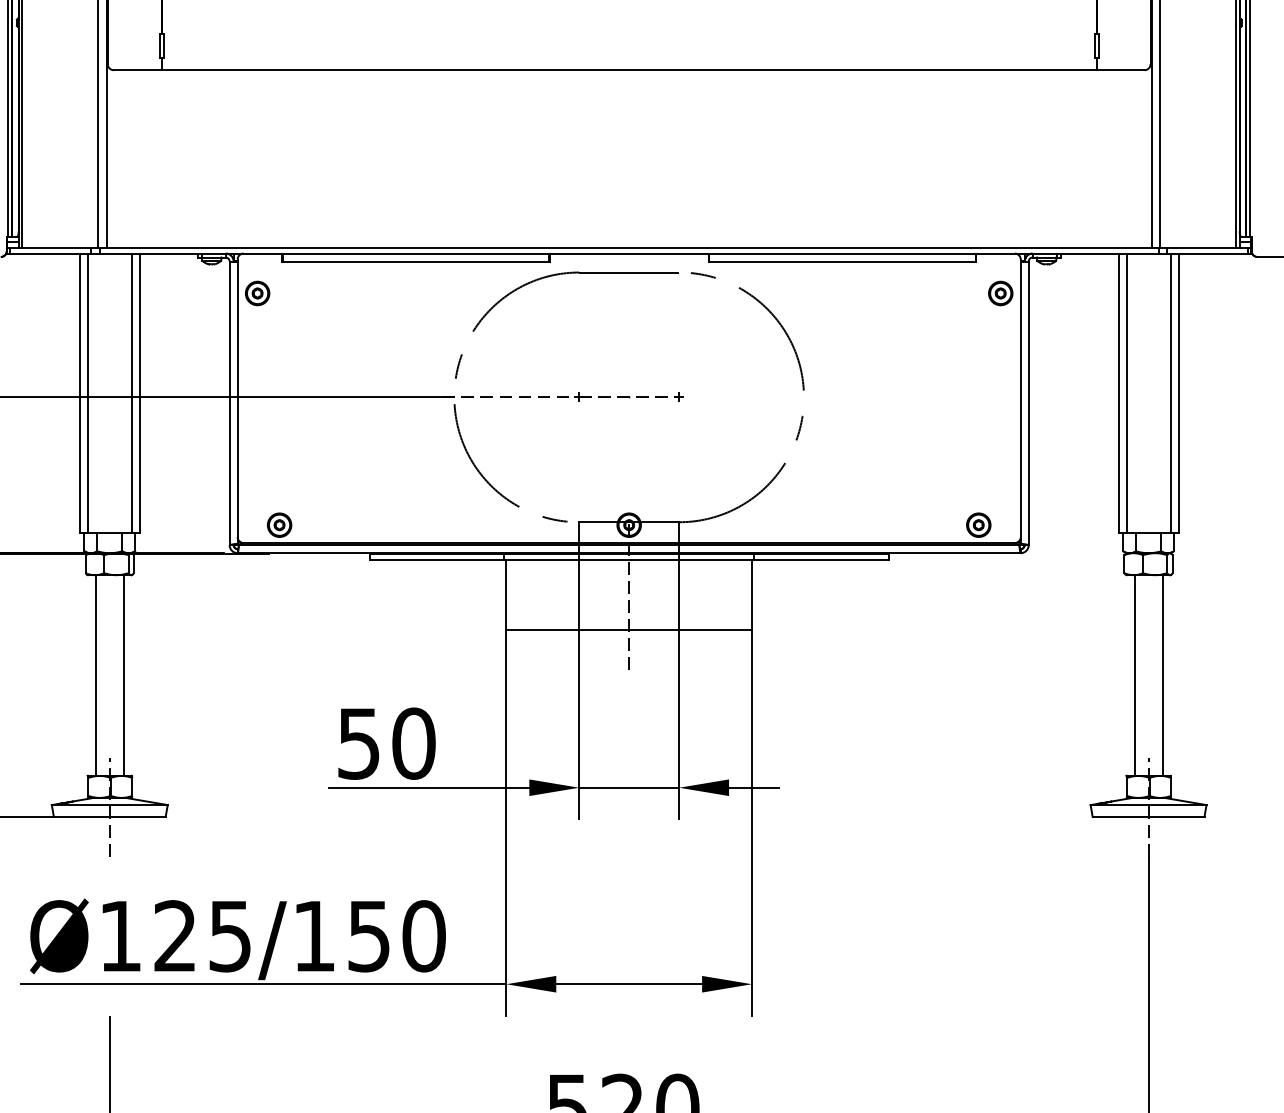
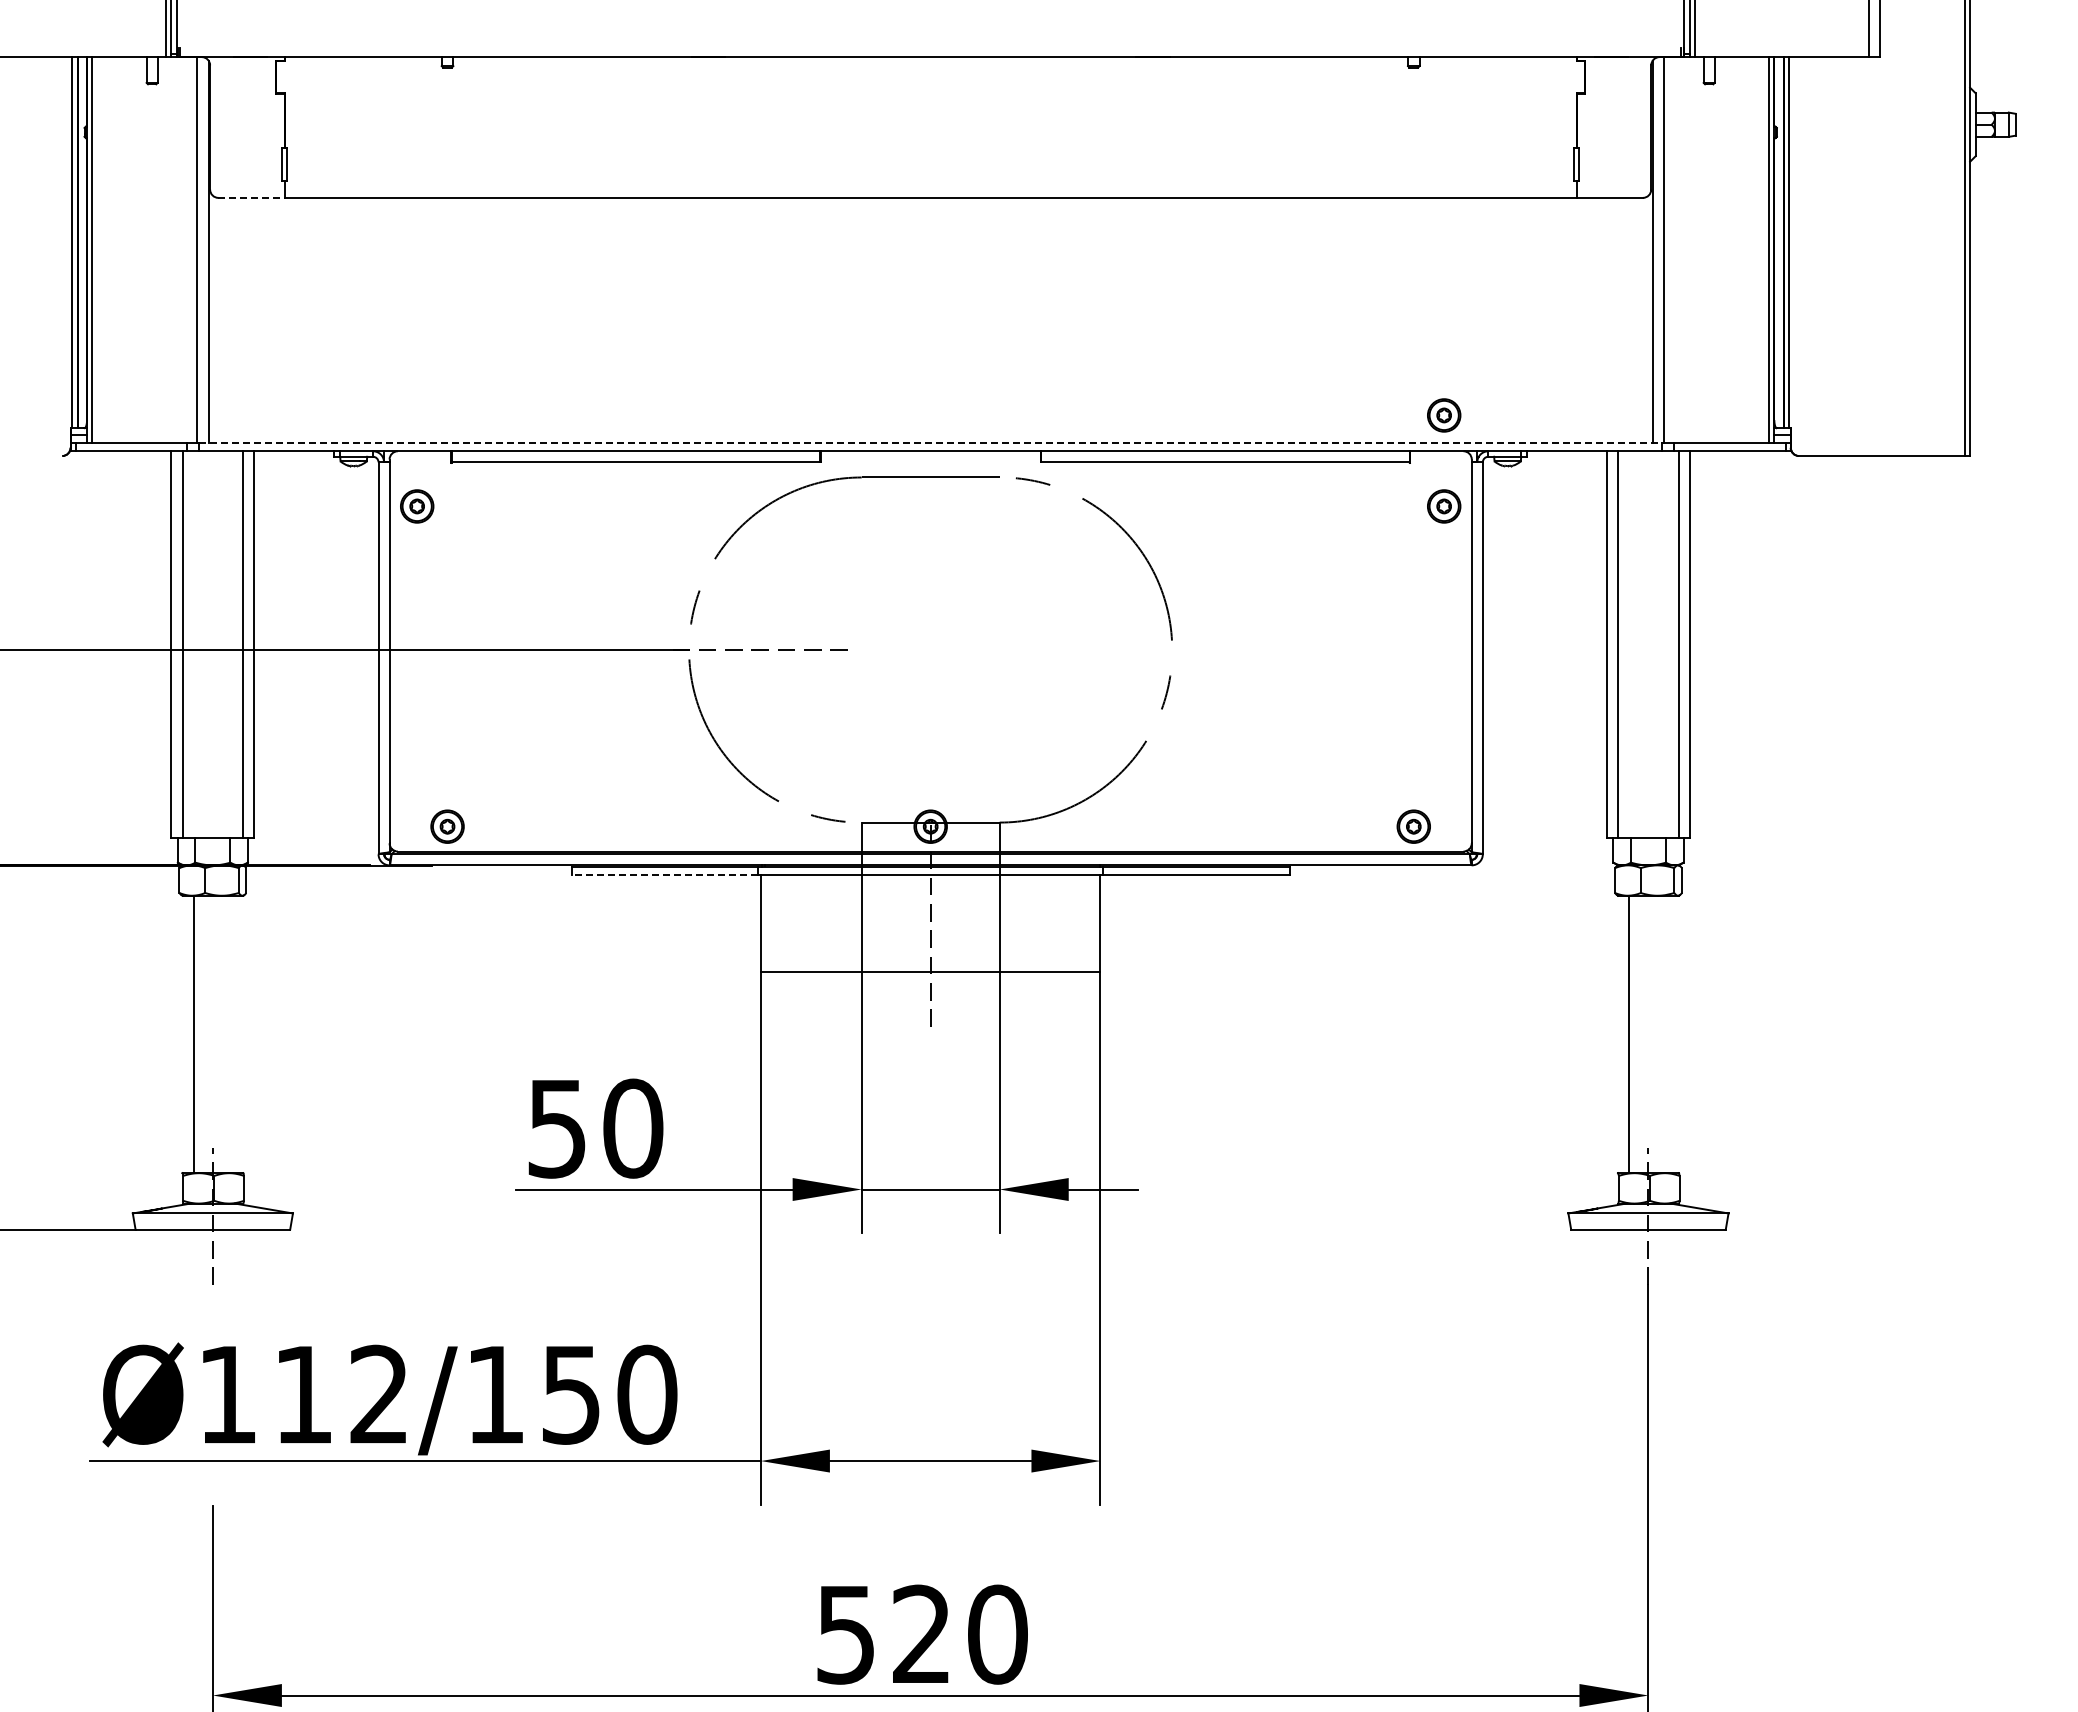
line: (138, 69) -> (252, 197), solid -> dashed
part: (1000, 227) -> (1444, 415), added
line: (629, 247) -> (930, 442), solid -> dashed
part: (629, 396) -> (930, 649), removed
line: (436, 560) -> (664, 875), solid -> dashed
line: (123, 675) -> (232, 1034), removed
line: (1162, 675) -> (1667, 1034), removed
text: (202, 936) -> (340, 1394), Ø125/150 -> Ø112/150

